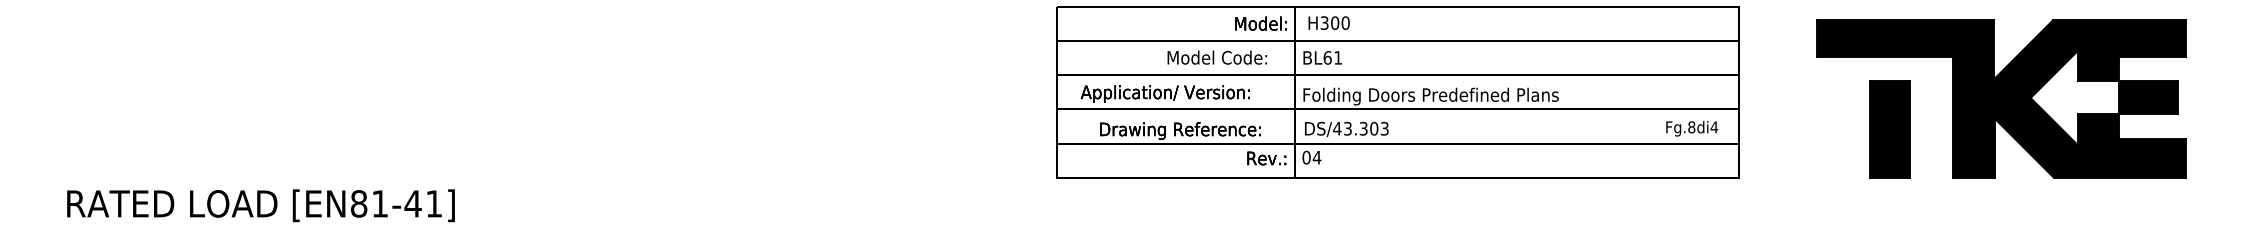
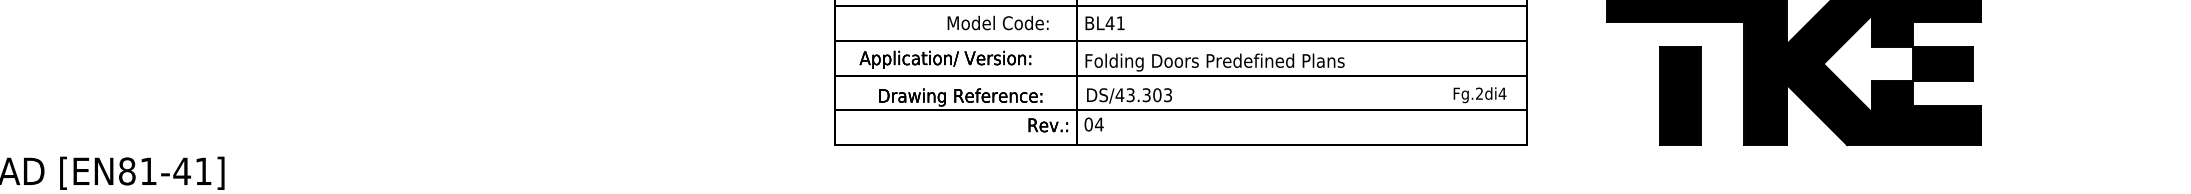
text: (1327, 57) -> (1109, 22), BL61 -> BL41
text: (1691, 127) -> (1479, 93), Fg.8di4 -> Fg.2di4

